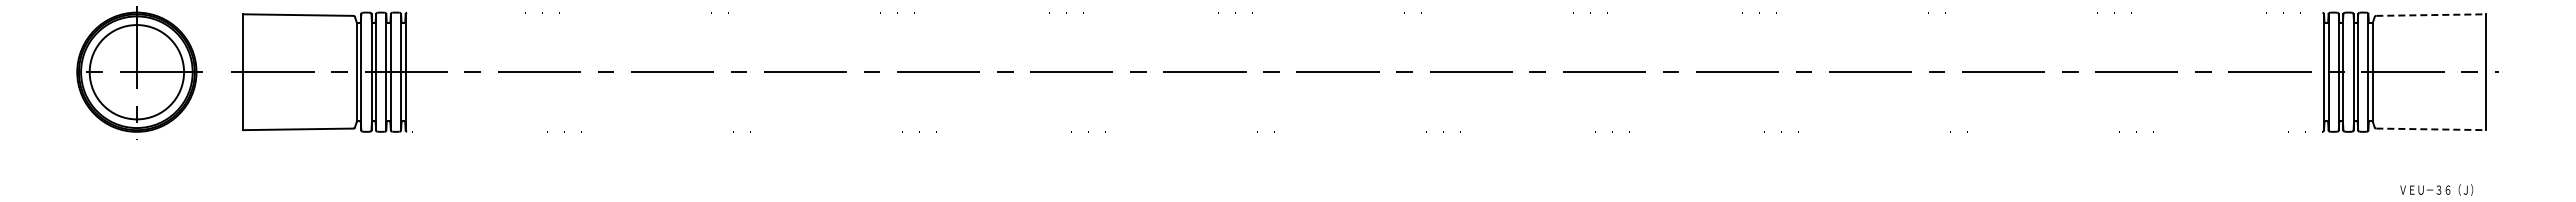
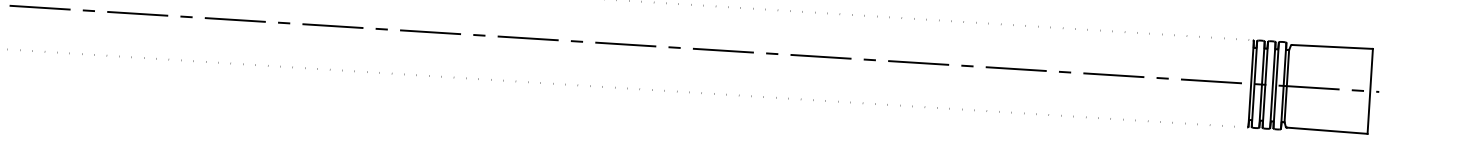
line: (2431, 15) -> (1332, 47), dashed -> solid
line: (2431, 129) -> (1327, 130), dashed -> solid

